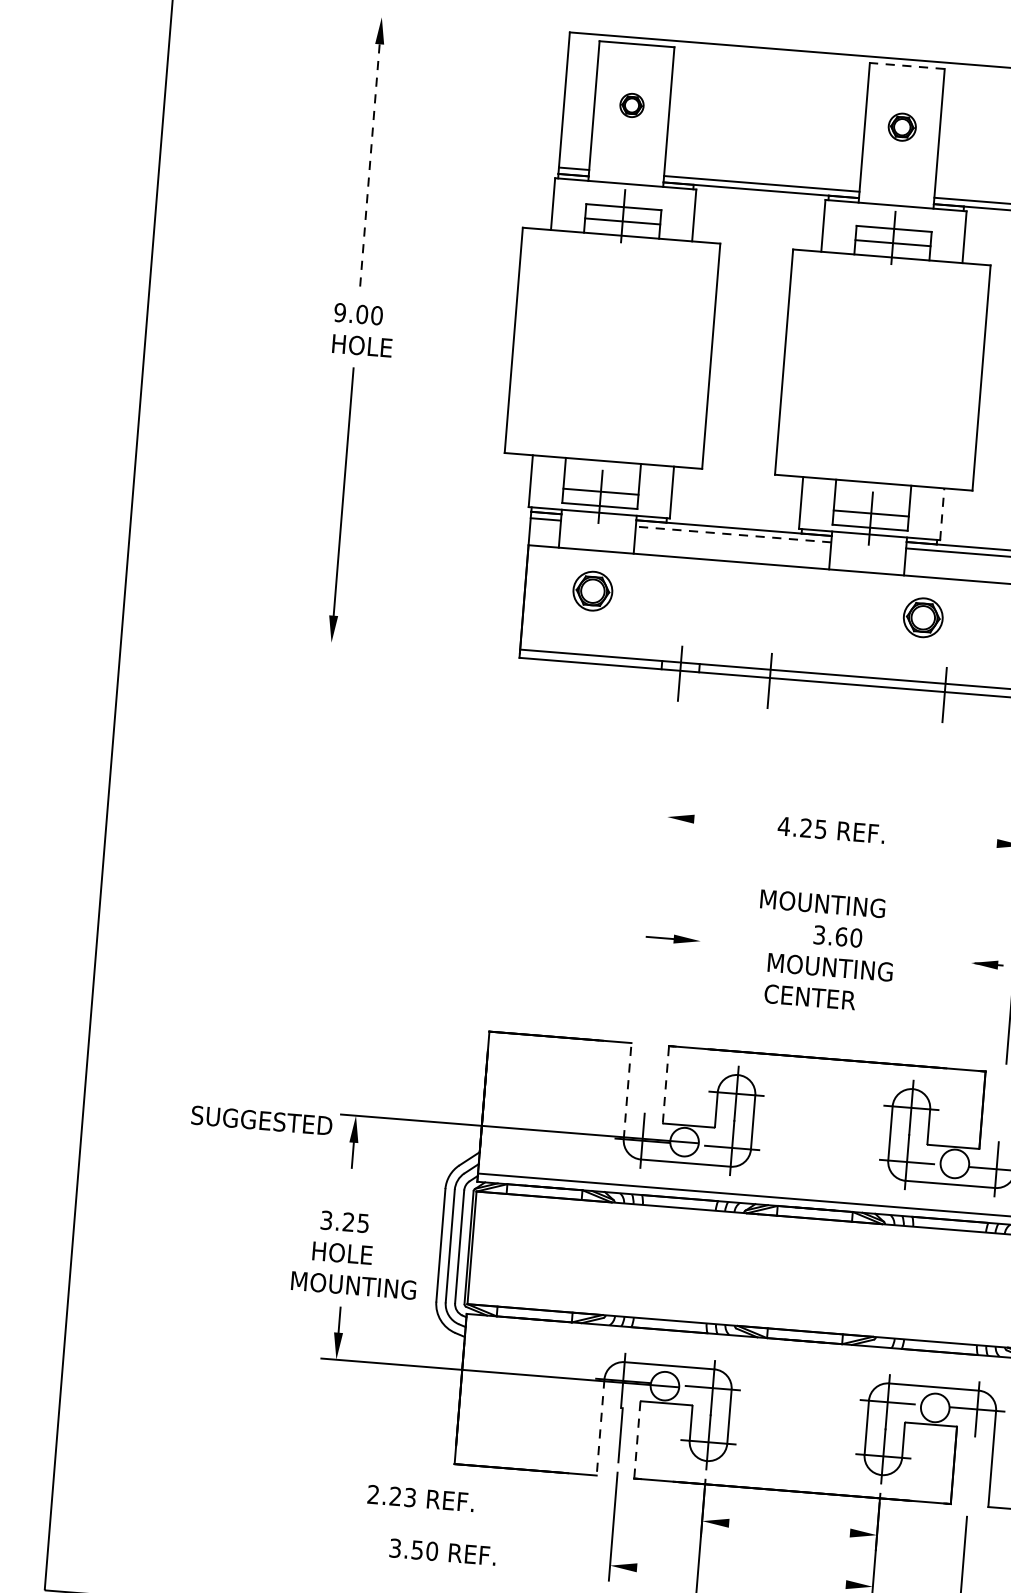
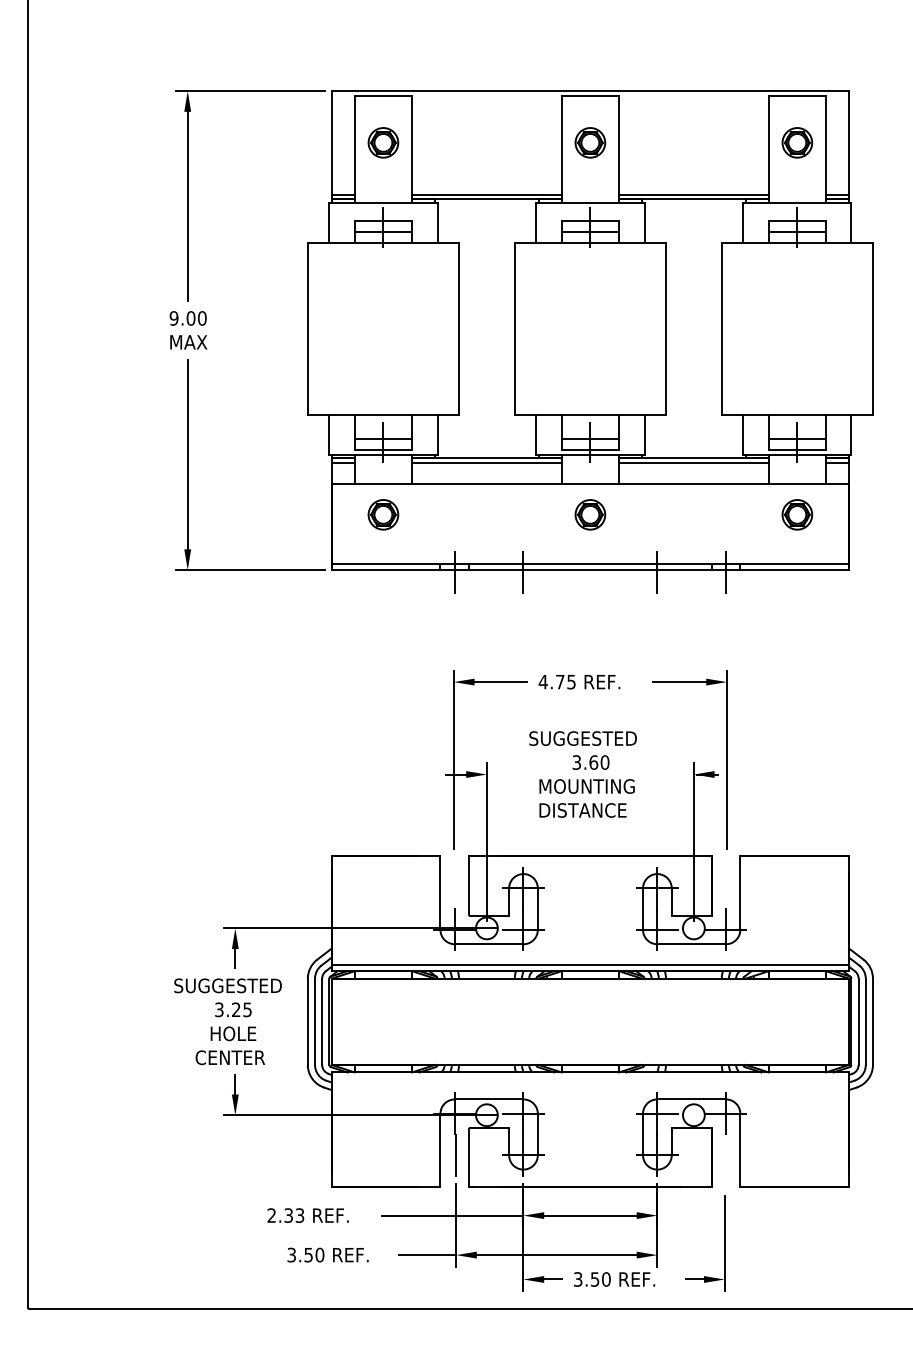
line: (463, 24) -> (250, 91), added
line: (907, 66) -> (590, 96), dashed -> solid
part: (632, 104) -> (383, 142), size x1.67
part: (902, 126) -> (590, 142), size x1.43
line: (369, 167) -> (187, 206), dashed -> solid
text: (362, 346) -> (193, 342), HOLE -> MAX
line: (942, 513) -> (644, 434), dashed -> solid
line: (734, 535) -> (487, 463), dashed -> solid
part: (923, 617) -> (590, 514), moved
line: (413, 649) -> (250, 570), added
line: (728, 822) -> (500, 682), added
text: (806, 827) -> (560, 681), 4.25 -> 4.75
line: (961, 841) -> (679, 682), added
text: (829, 904) -> (582, 738), MOUNTING -> SUGGESTED
line: (658, 918) -> (453, 759), added
text: (821, 998) -> (582, 810), CENTER -> DISTANCE
line: (693, 1029) -> (486, 842), added
line: (963, 1051) -> (693, 842), added
line: (666, 1084) -> (469, 885), dashed -> solid
line: (627, 1091) -> (440, 893), dashed -> solid
text: (261, 1120) -> (227, 985), moved
text: (353, 1285) -> (243, 1057), MOUNTING -> CENTER
line: (600, 1427) -> (440, 1150), dashed -> solid
line: (637, 1440) -> (469, 1158), dashed -> solid
text: (395, 1496) -> (288, 1215), 2.23 -> 2.33
line: (609, 1513) -> (452, 1215), added
line: (789, 1528) -> (590, 1215), added
line: (572, 1563) -> (427, 1255), added
line: (741, 1576) -> (556, 1255), added

